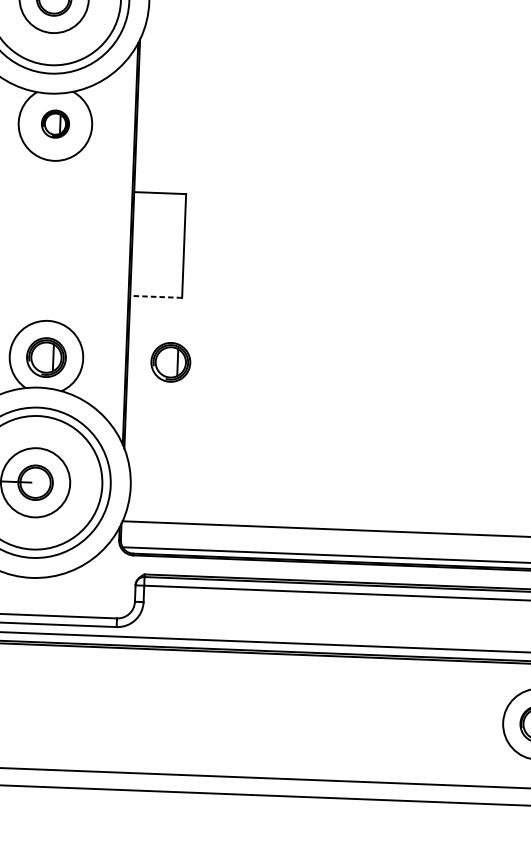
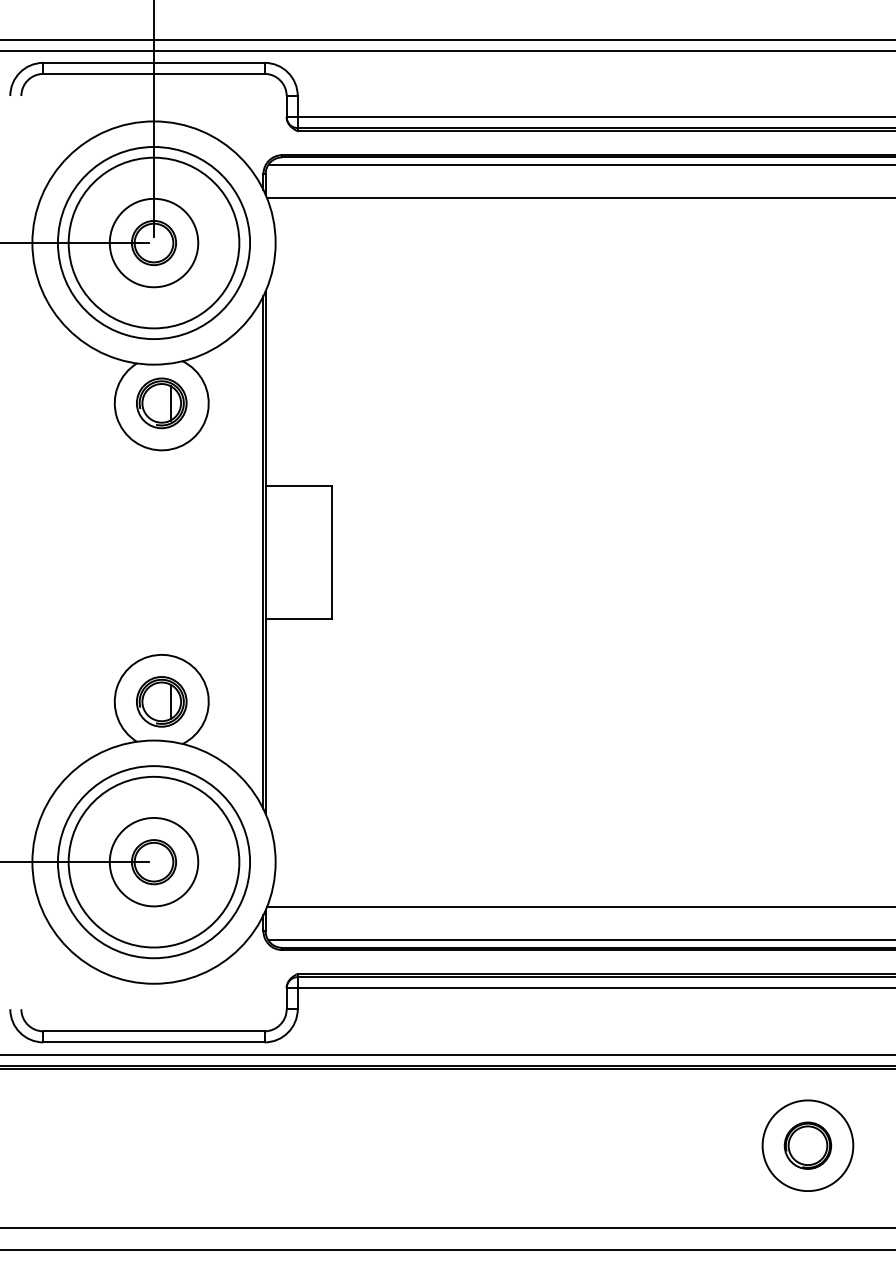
part: (55, 124) -> (161, 403), size x1.43
line: (155, 296) -> (298, 618), dashed -> solid
part: (170, 362) -> (320, 701), removed

